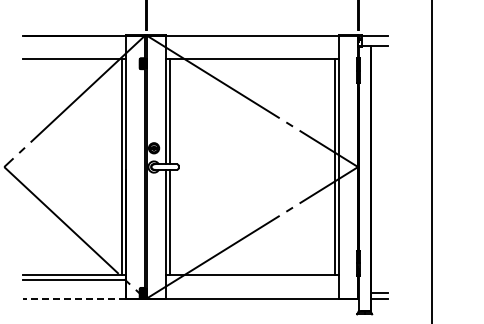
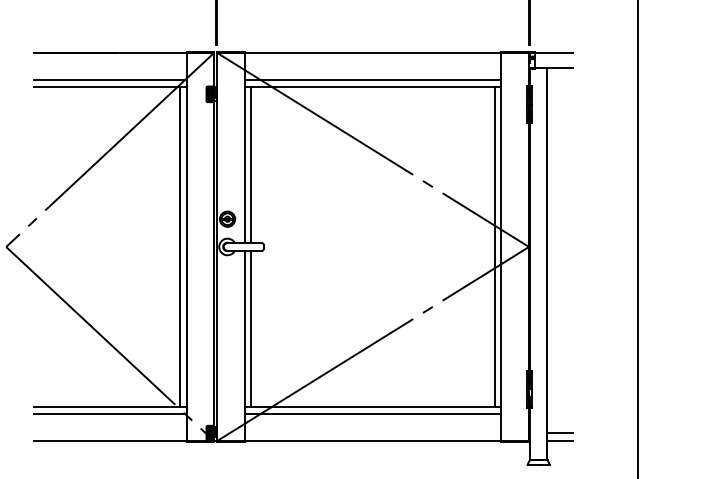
line: (74, 54) -> (109, 80), added
line: (252, 54) -> (373, 80), added
line: (252, 279) -> (373, 413), added
line: (74, 298) -> (109, 441), dashed -> solid

